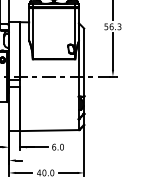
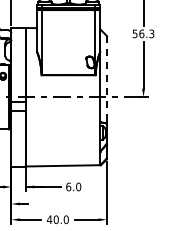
line: (83, 62) -> (106, 79), solid -> dashed

